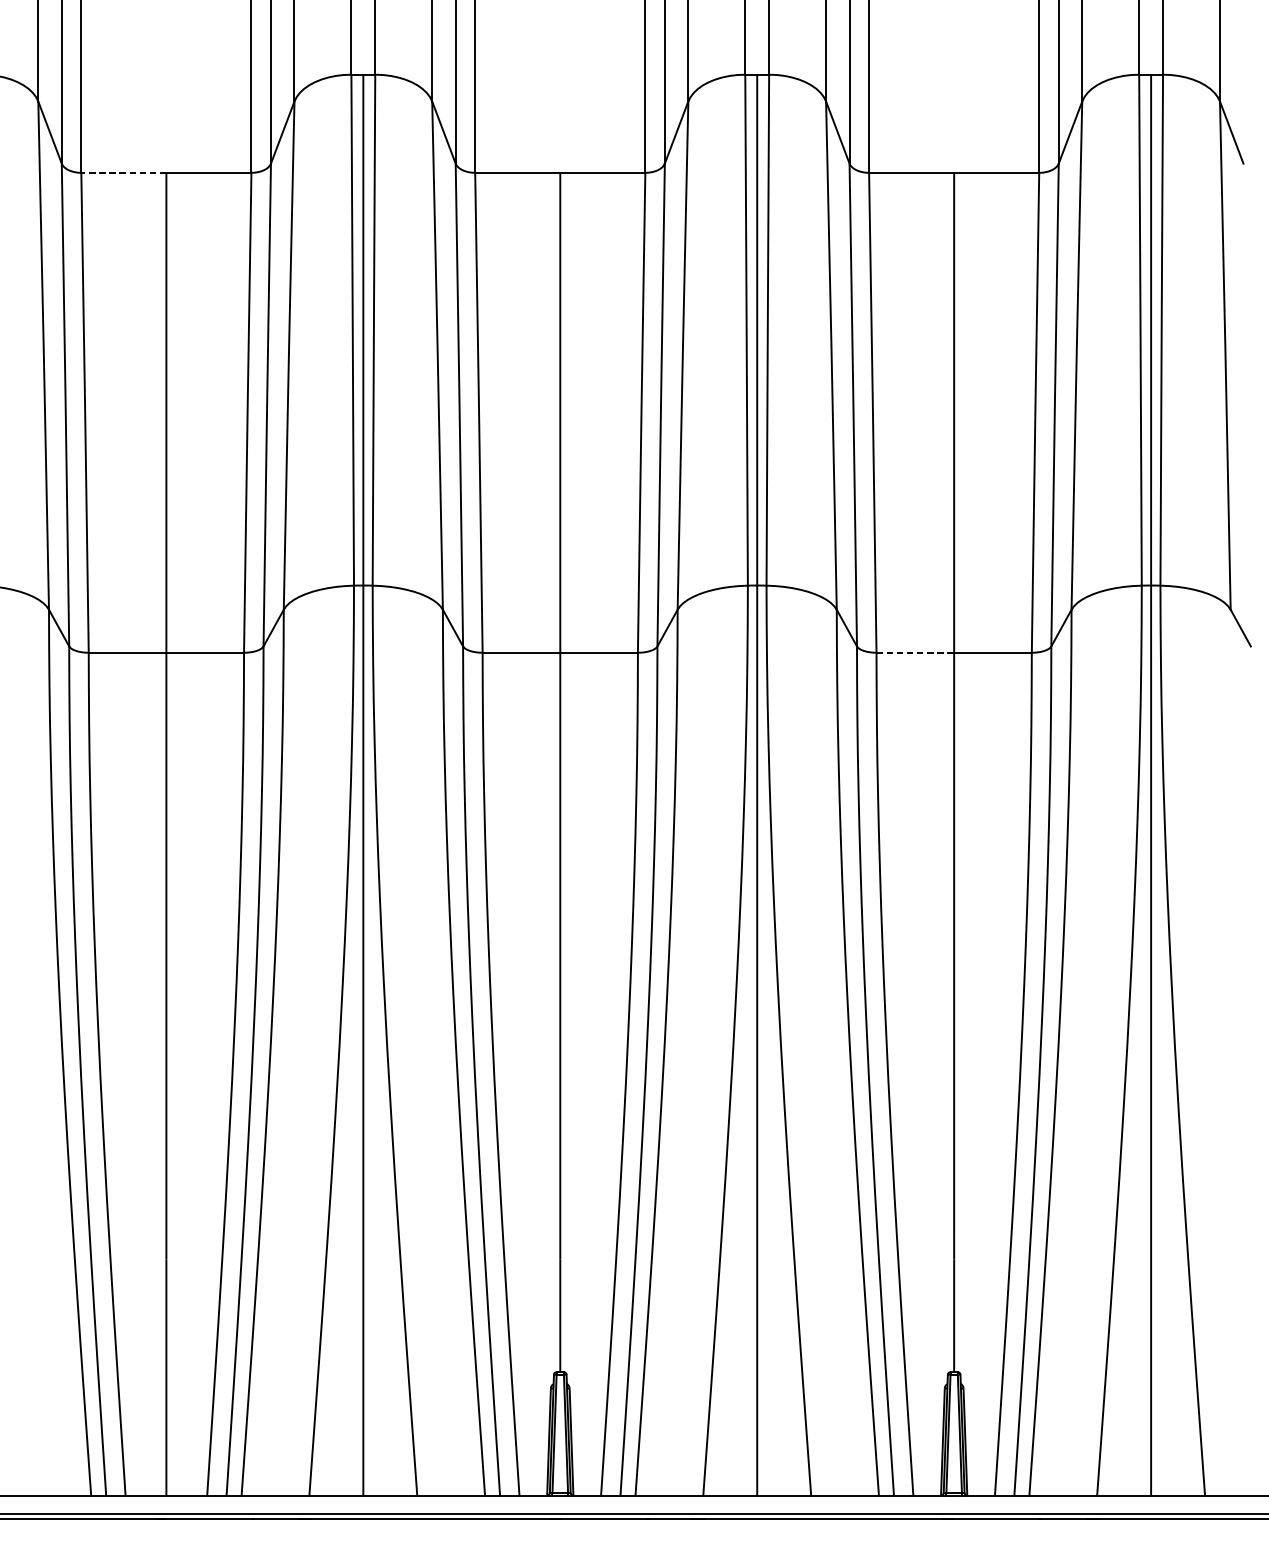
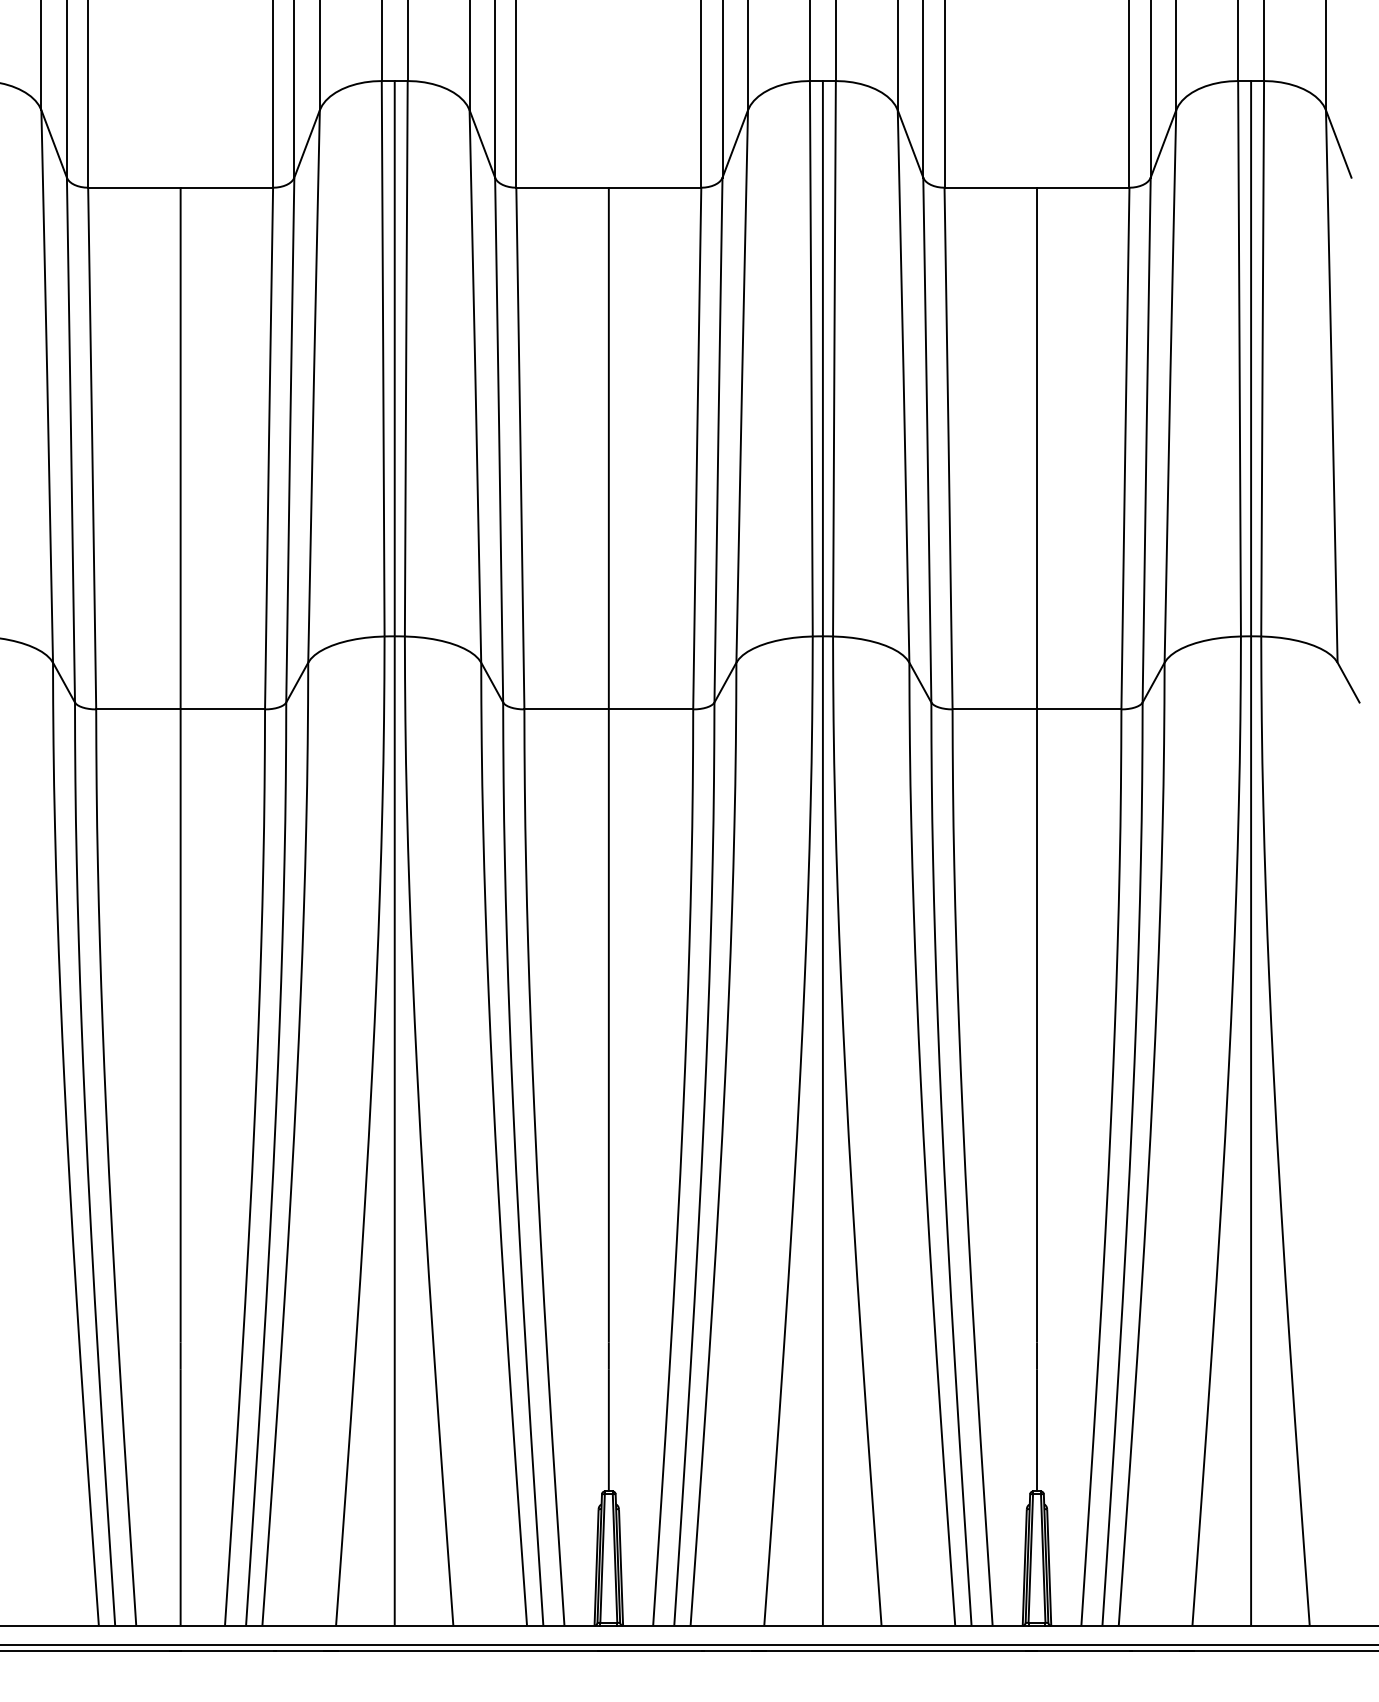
line: (123, 172) -> (133, 187), dashed -> solid
line: (915, 652) -> (995, 709), dashed -> solid

